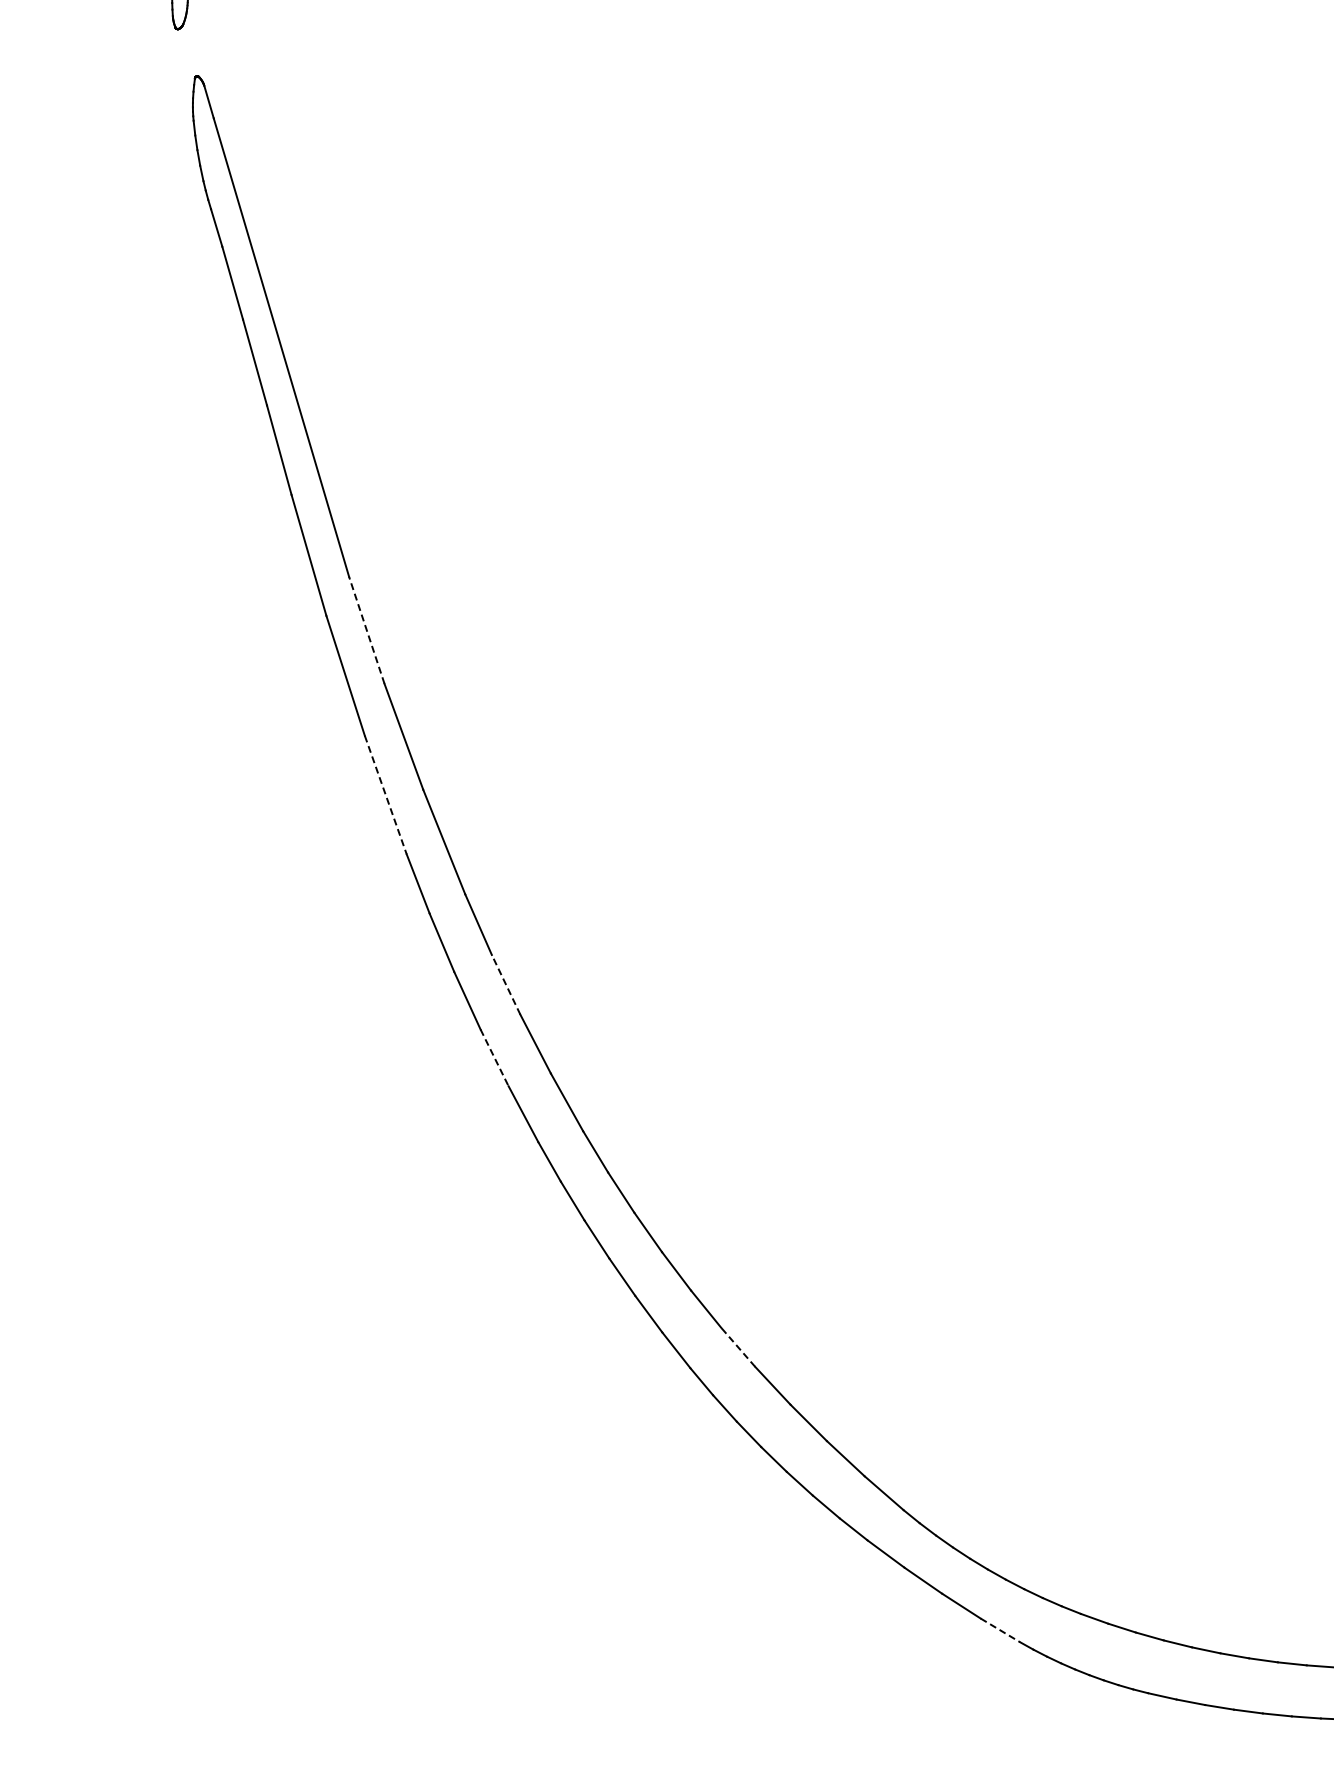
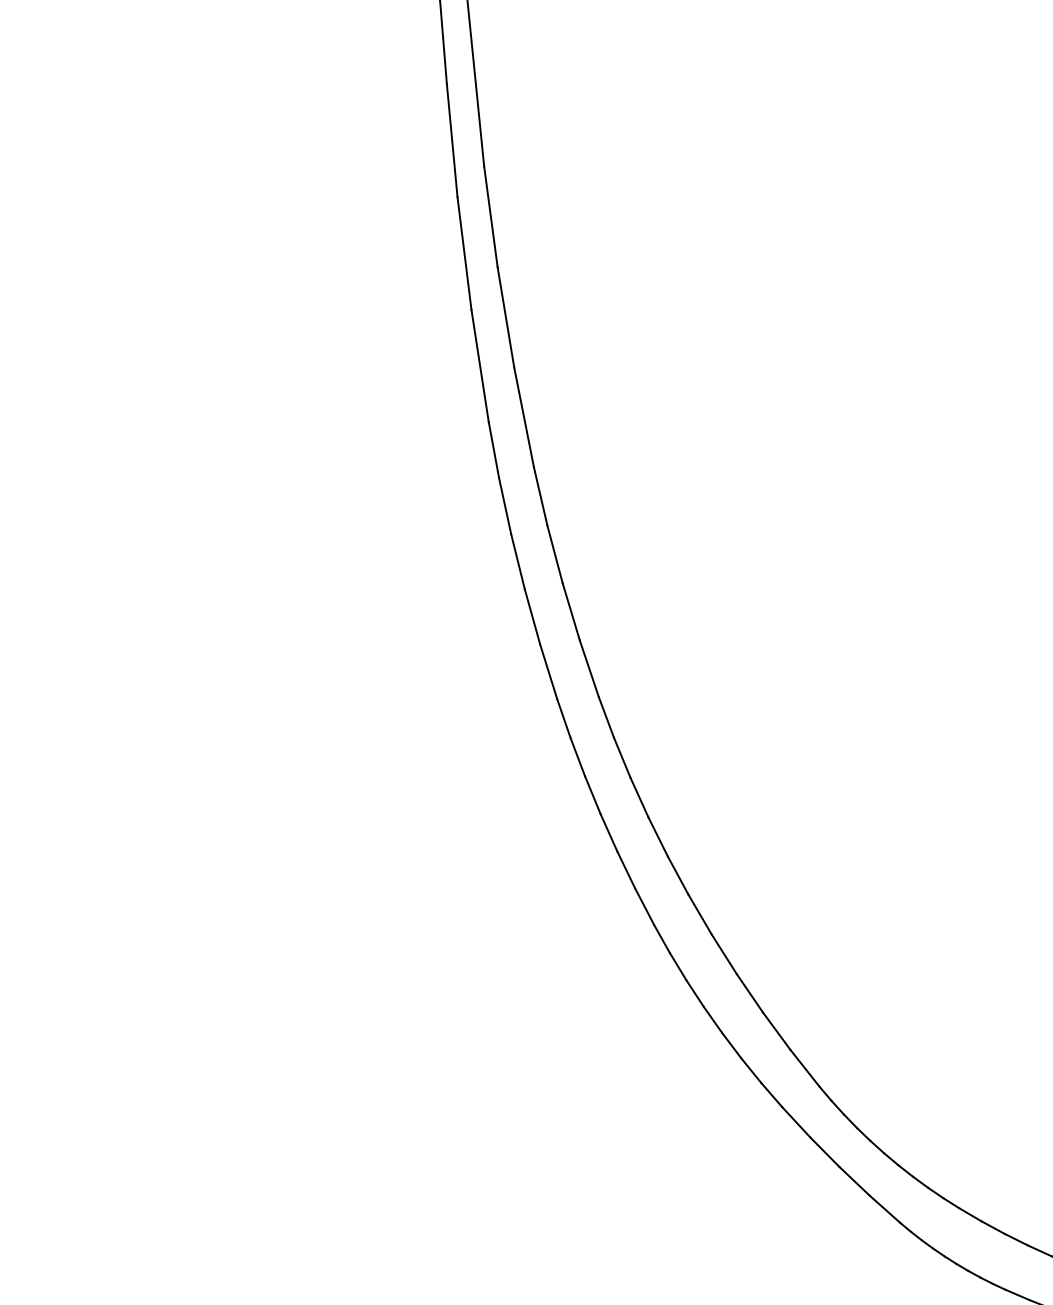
line: (366, 629) -> (490, 215), dashed -> solid
line: (385, 795) -> (479, 366), dashed -> solid
line: (505, 984) -> (554, 553), dashed -> solid
line: (494, 1057) -> (532, 616), dashed -> solid
line: (738, 1347) -> (700, 914), dashed -> solid
line: (1000, 1630) -> (885, 1209), dashed -> solid

